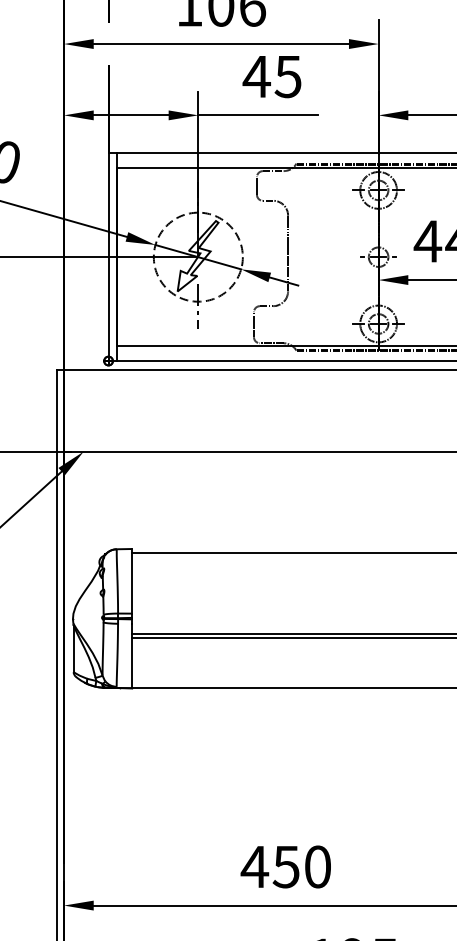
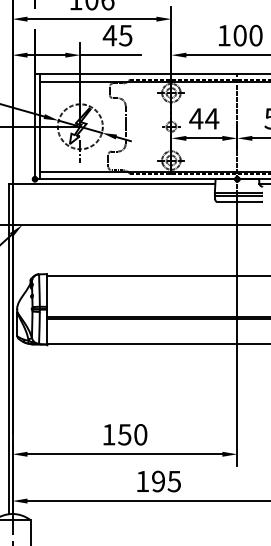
text: (254, 866) -> (108, 434), 450 -> 150

